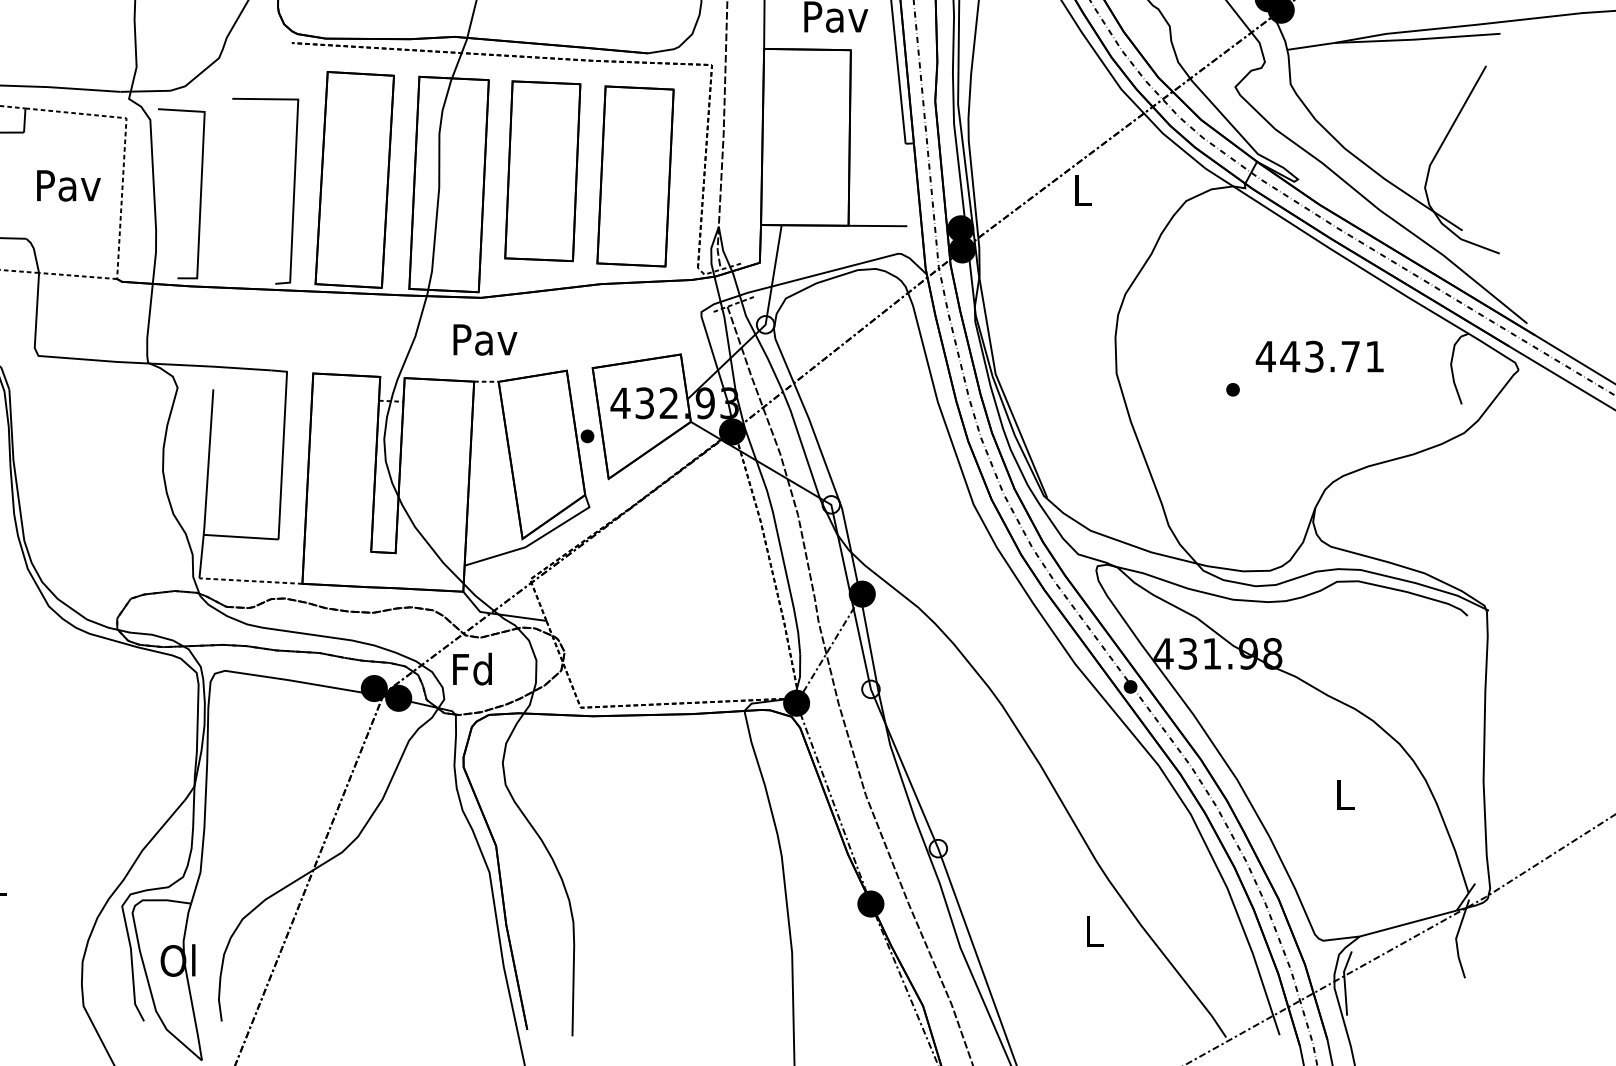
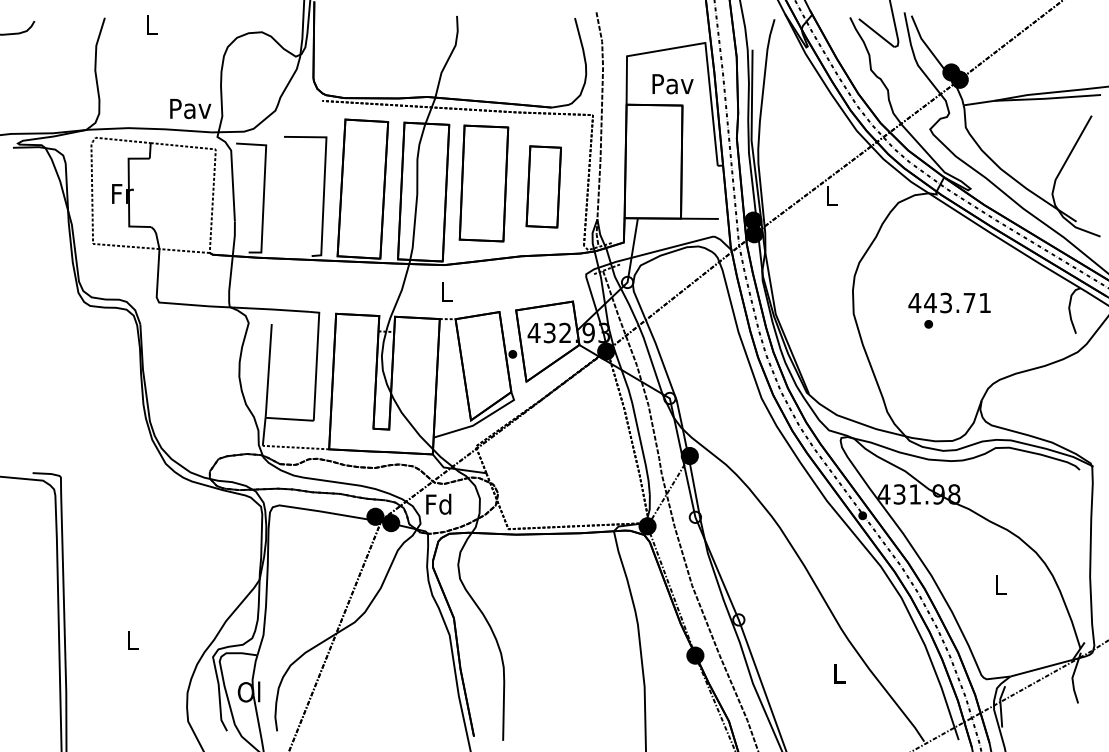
part: (635, 175) -> (543, 186), size x0.7
text: (68, 186) -> (190, 109), moved
text: (484, 340) -> (446, 292), Pav -> L
text: (1319, 355) -> (949, 302), moved

